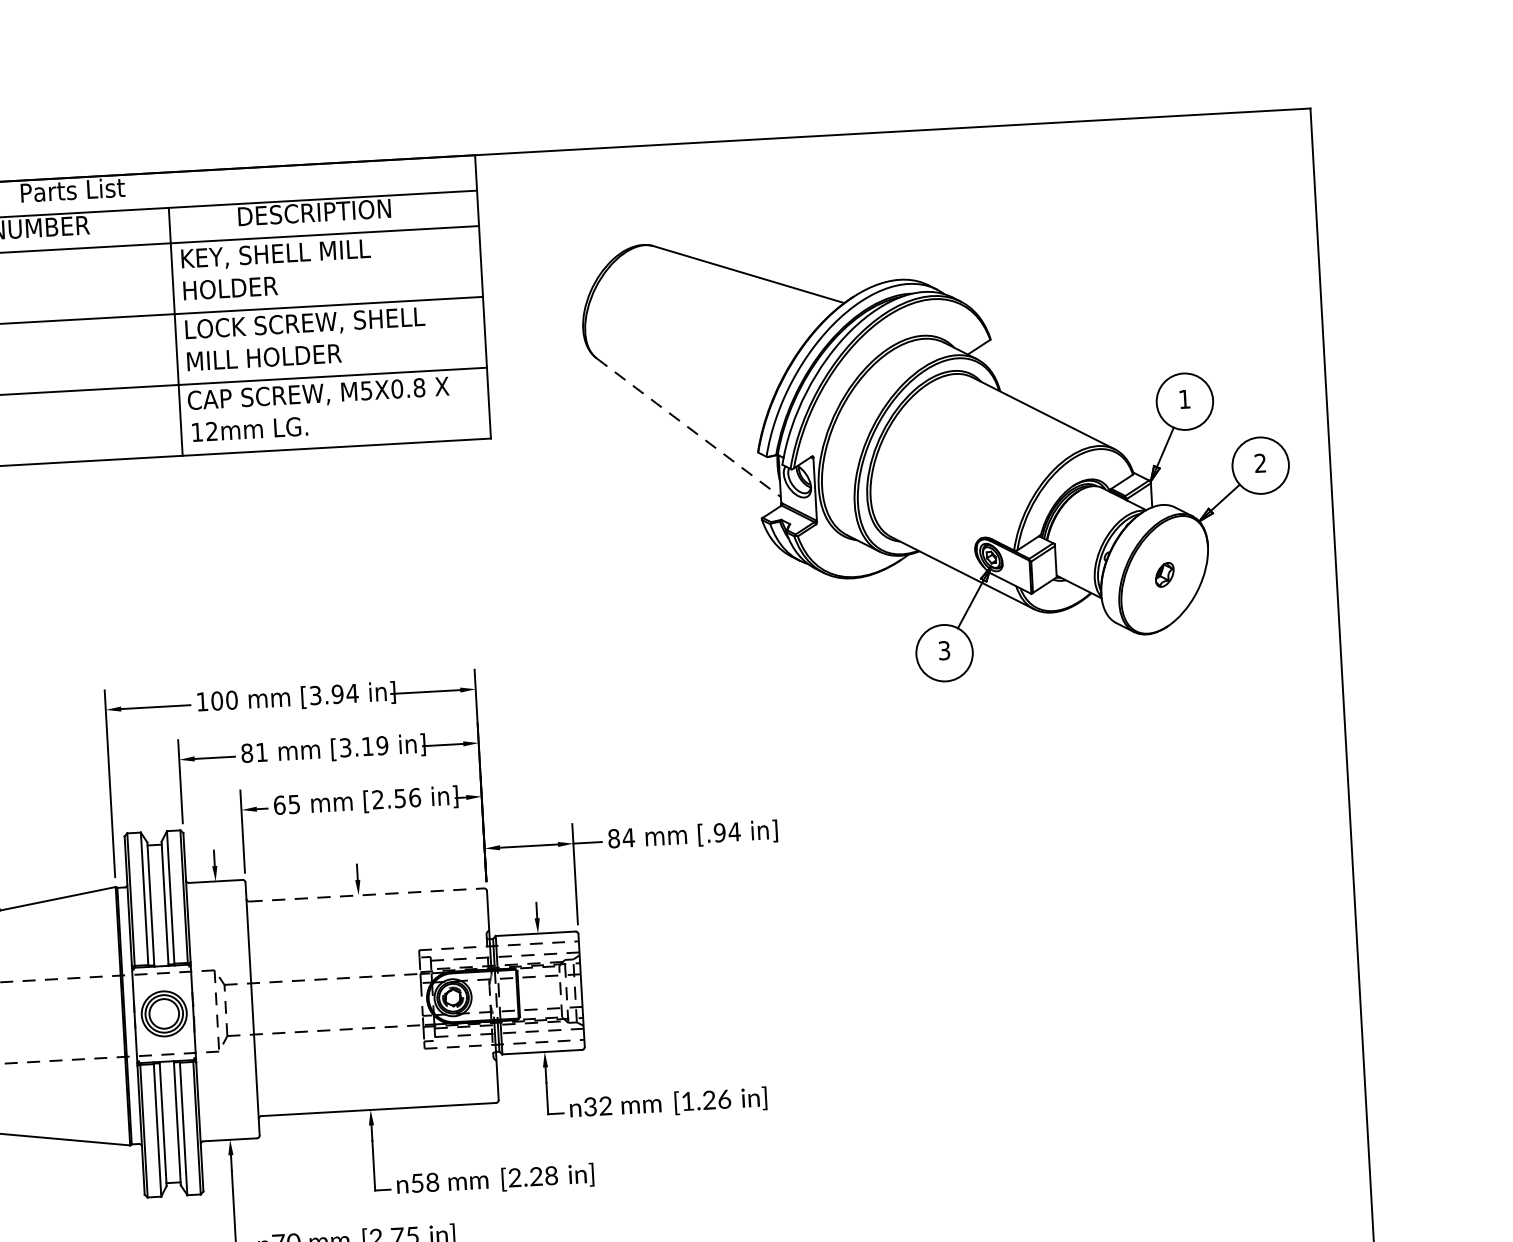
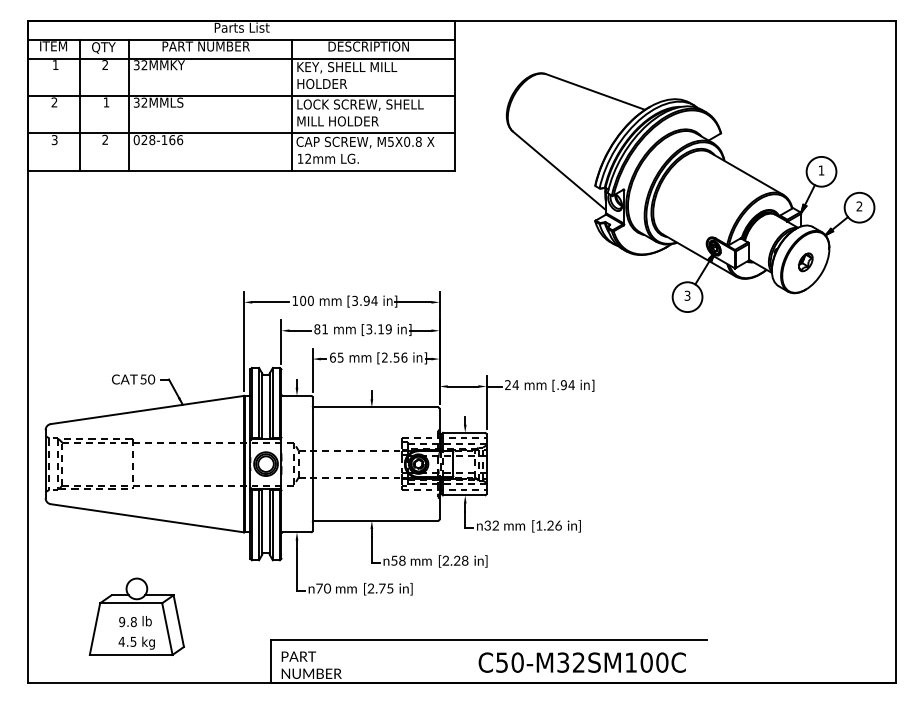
line: (688, 426) -> (559, 170), dashed -> solid
part: (1164, 575) -> (805, 262), size x1.43
text: (613, 839) -> (507, 385), 84 -> 24
line: (367, 894) -> (376, 407), dashed -> solid

